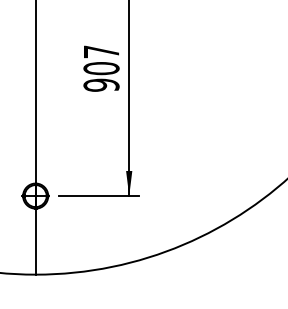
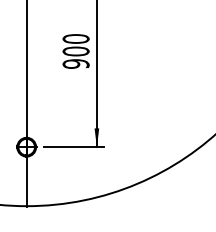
text: (100, 51) -> (75, 38), 907 -> 900

